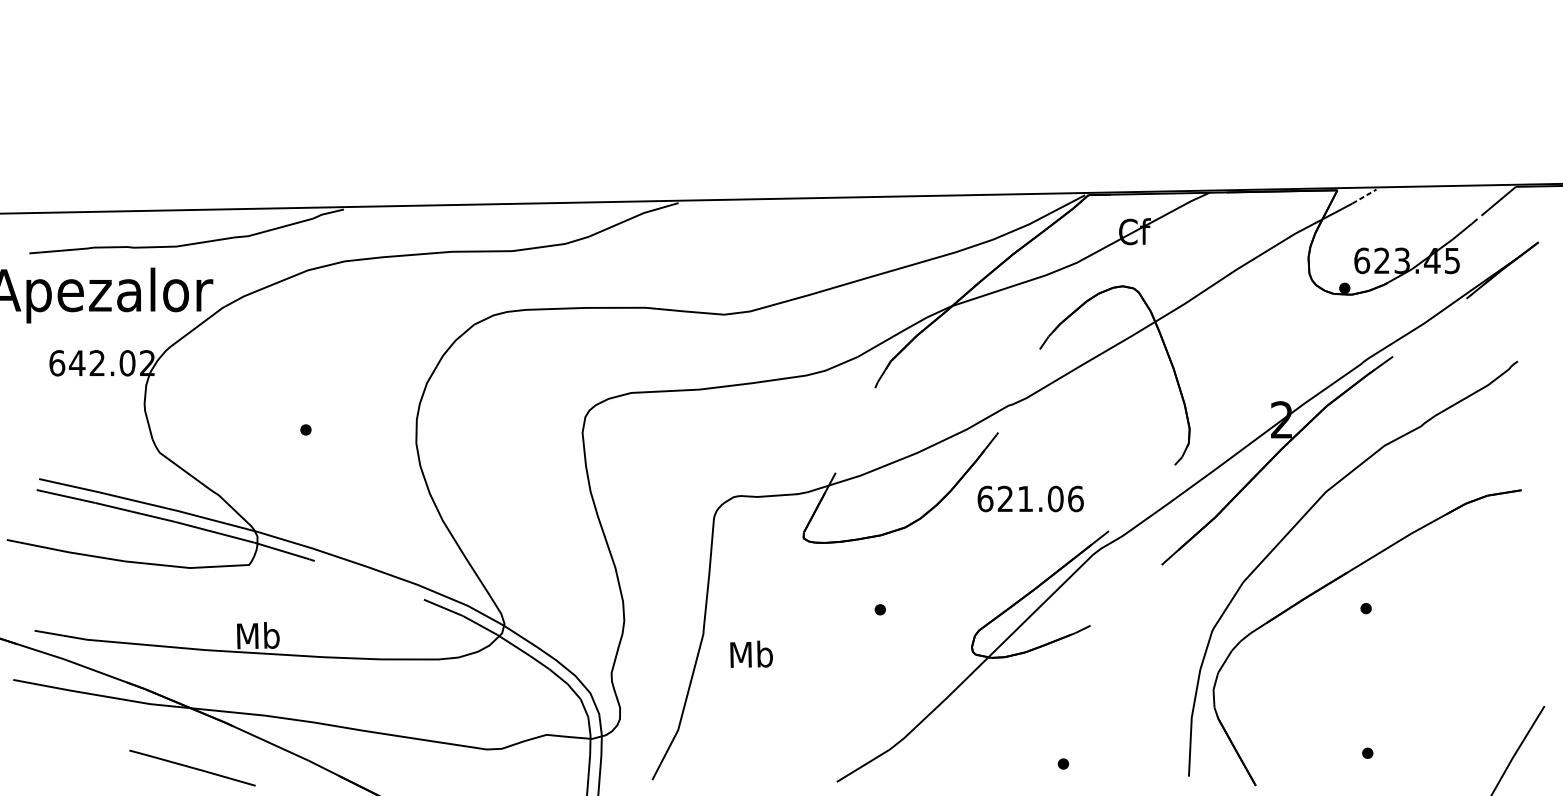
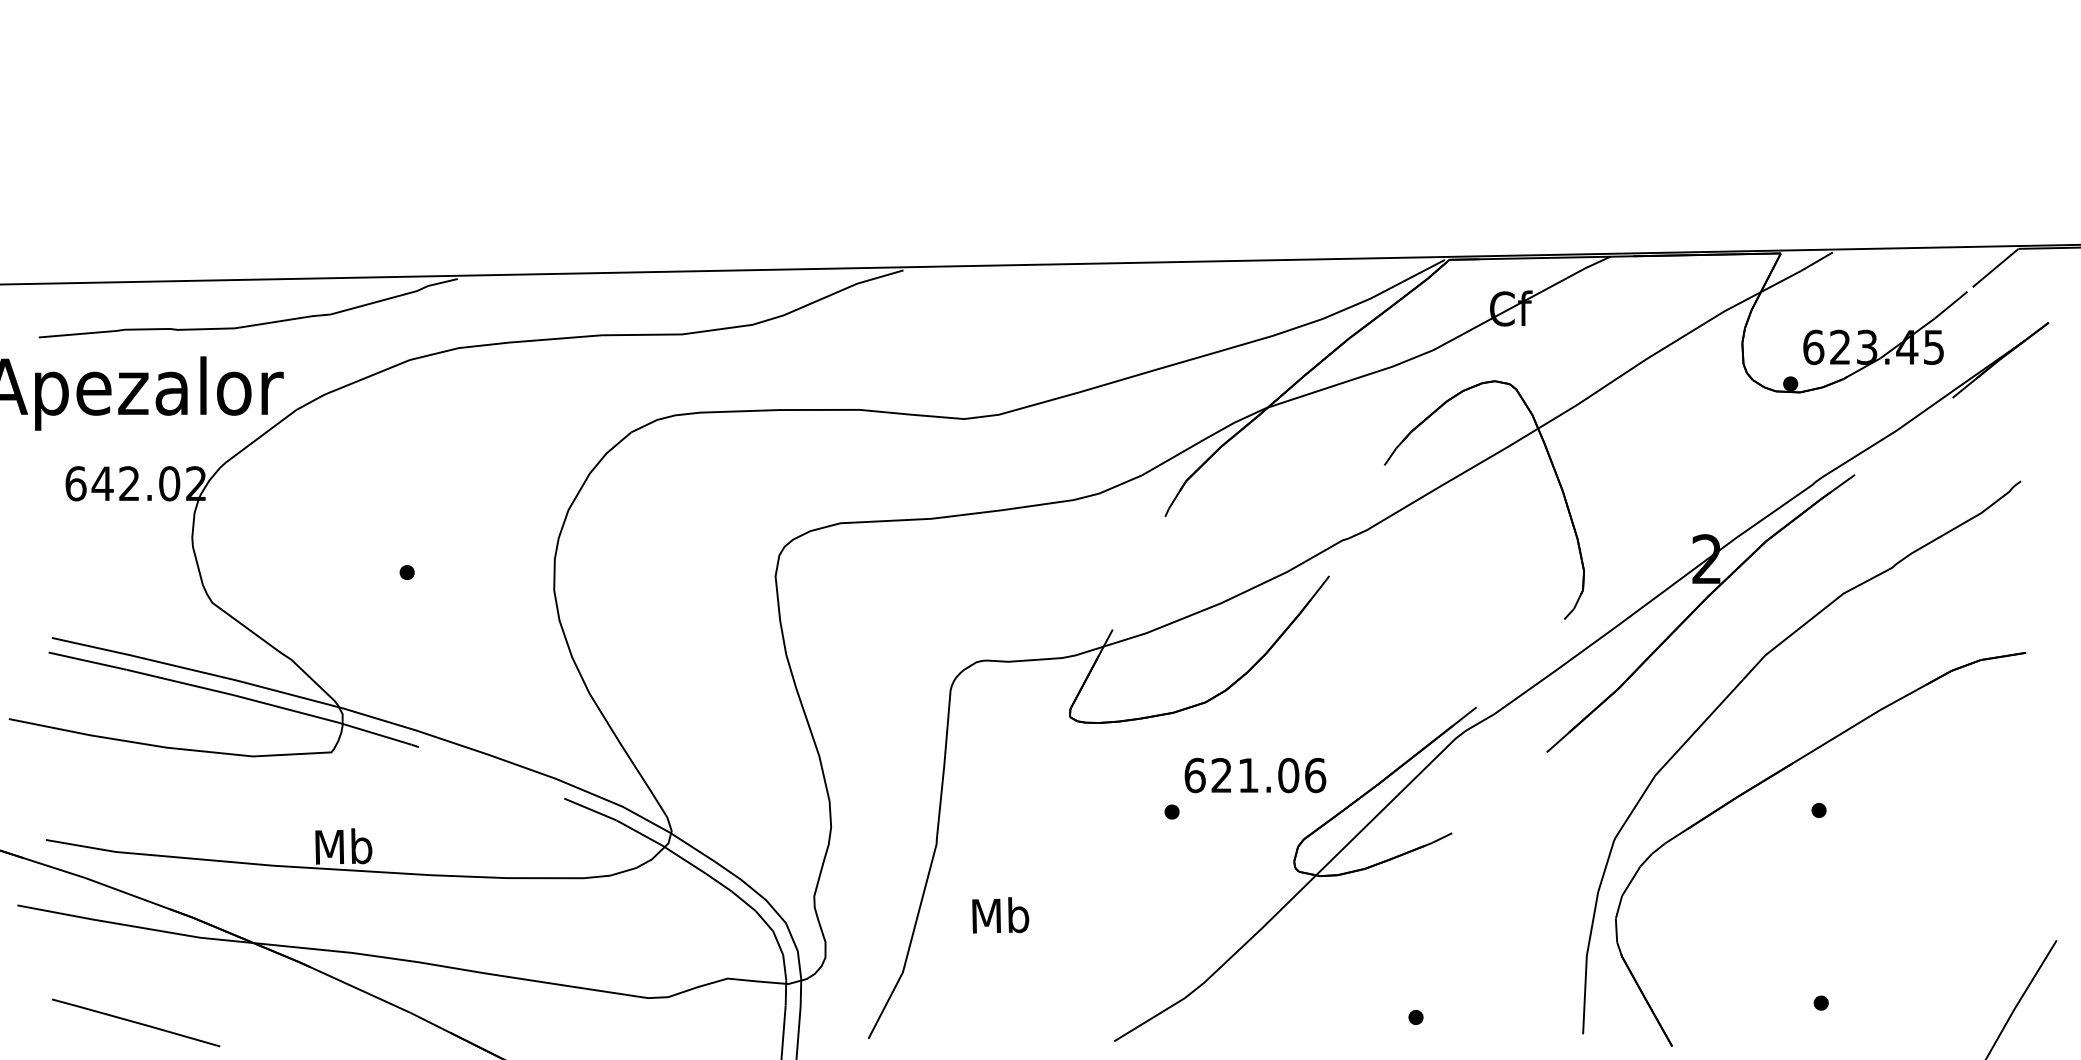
line: (1364, 196) -> (1816, 261), dashed -> solid
text: (1030, 498) -> (1255, 775), moved
text: (751, 654) -> (1000, 915), moved
line: (192, 767) -> (136, 1022), moved

